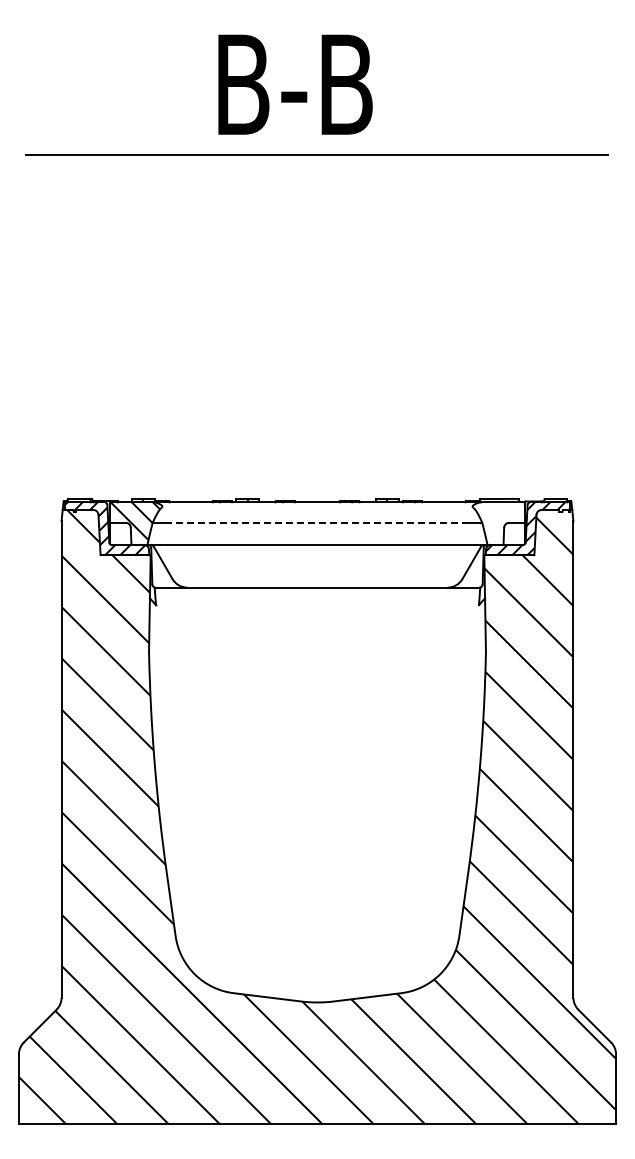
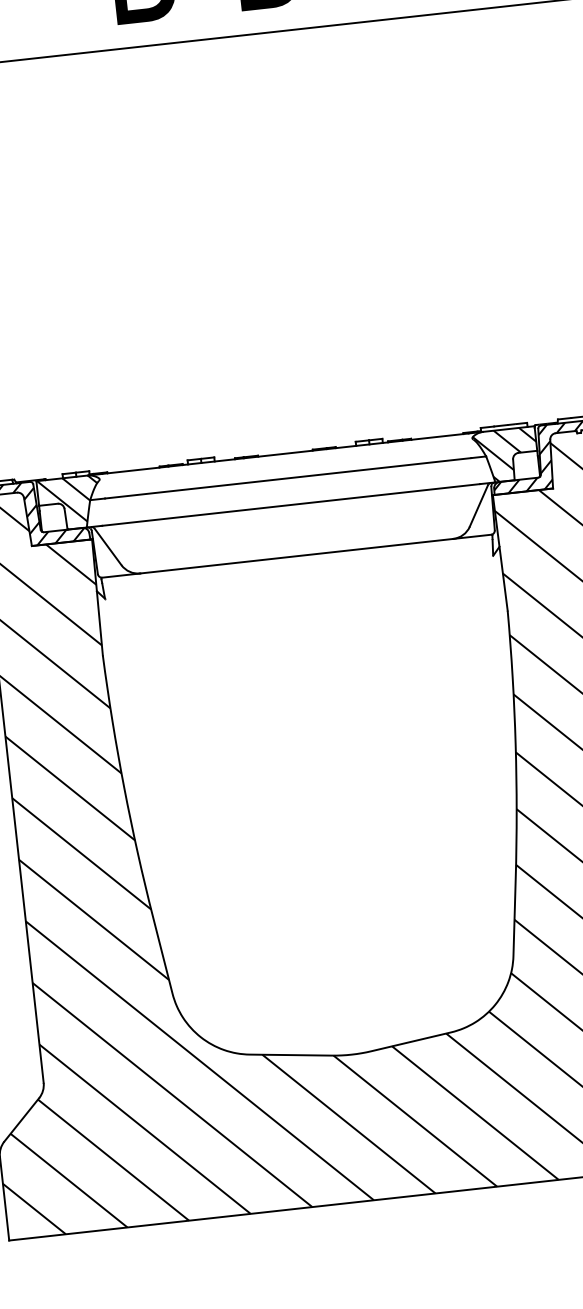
line: (317, 522) -> (288, 477), dashed -> solid
hatch: (498, 523) -> (505, 455), added

